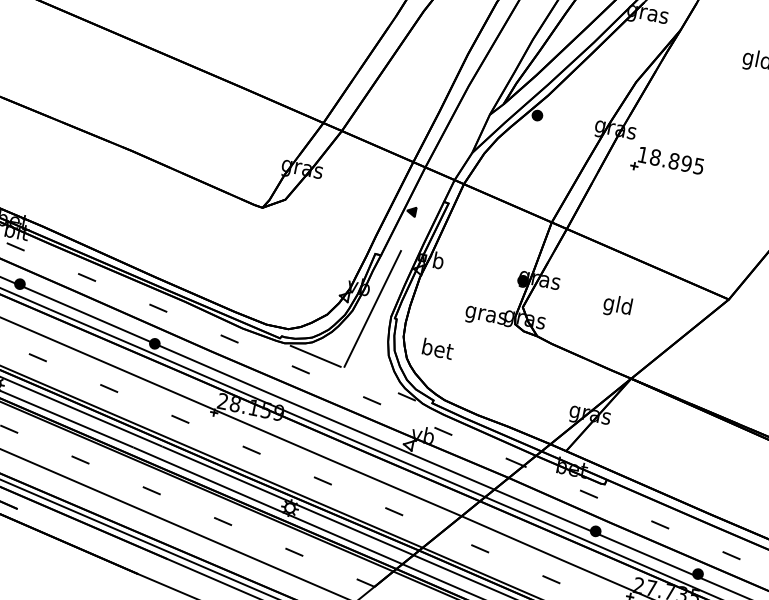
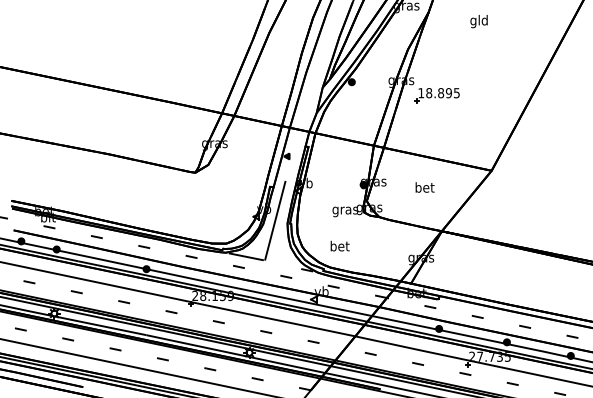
text: (617, 305) -> (424, 188), gld -> bet
text: (437, 347) -> (339, 245), moved

